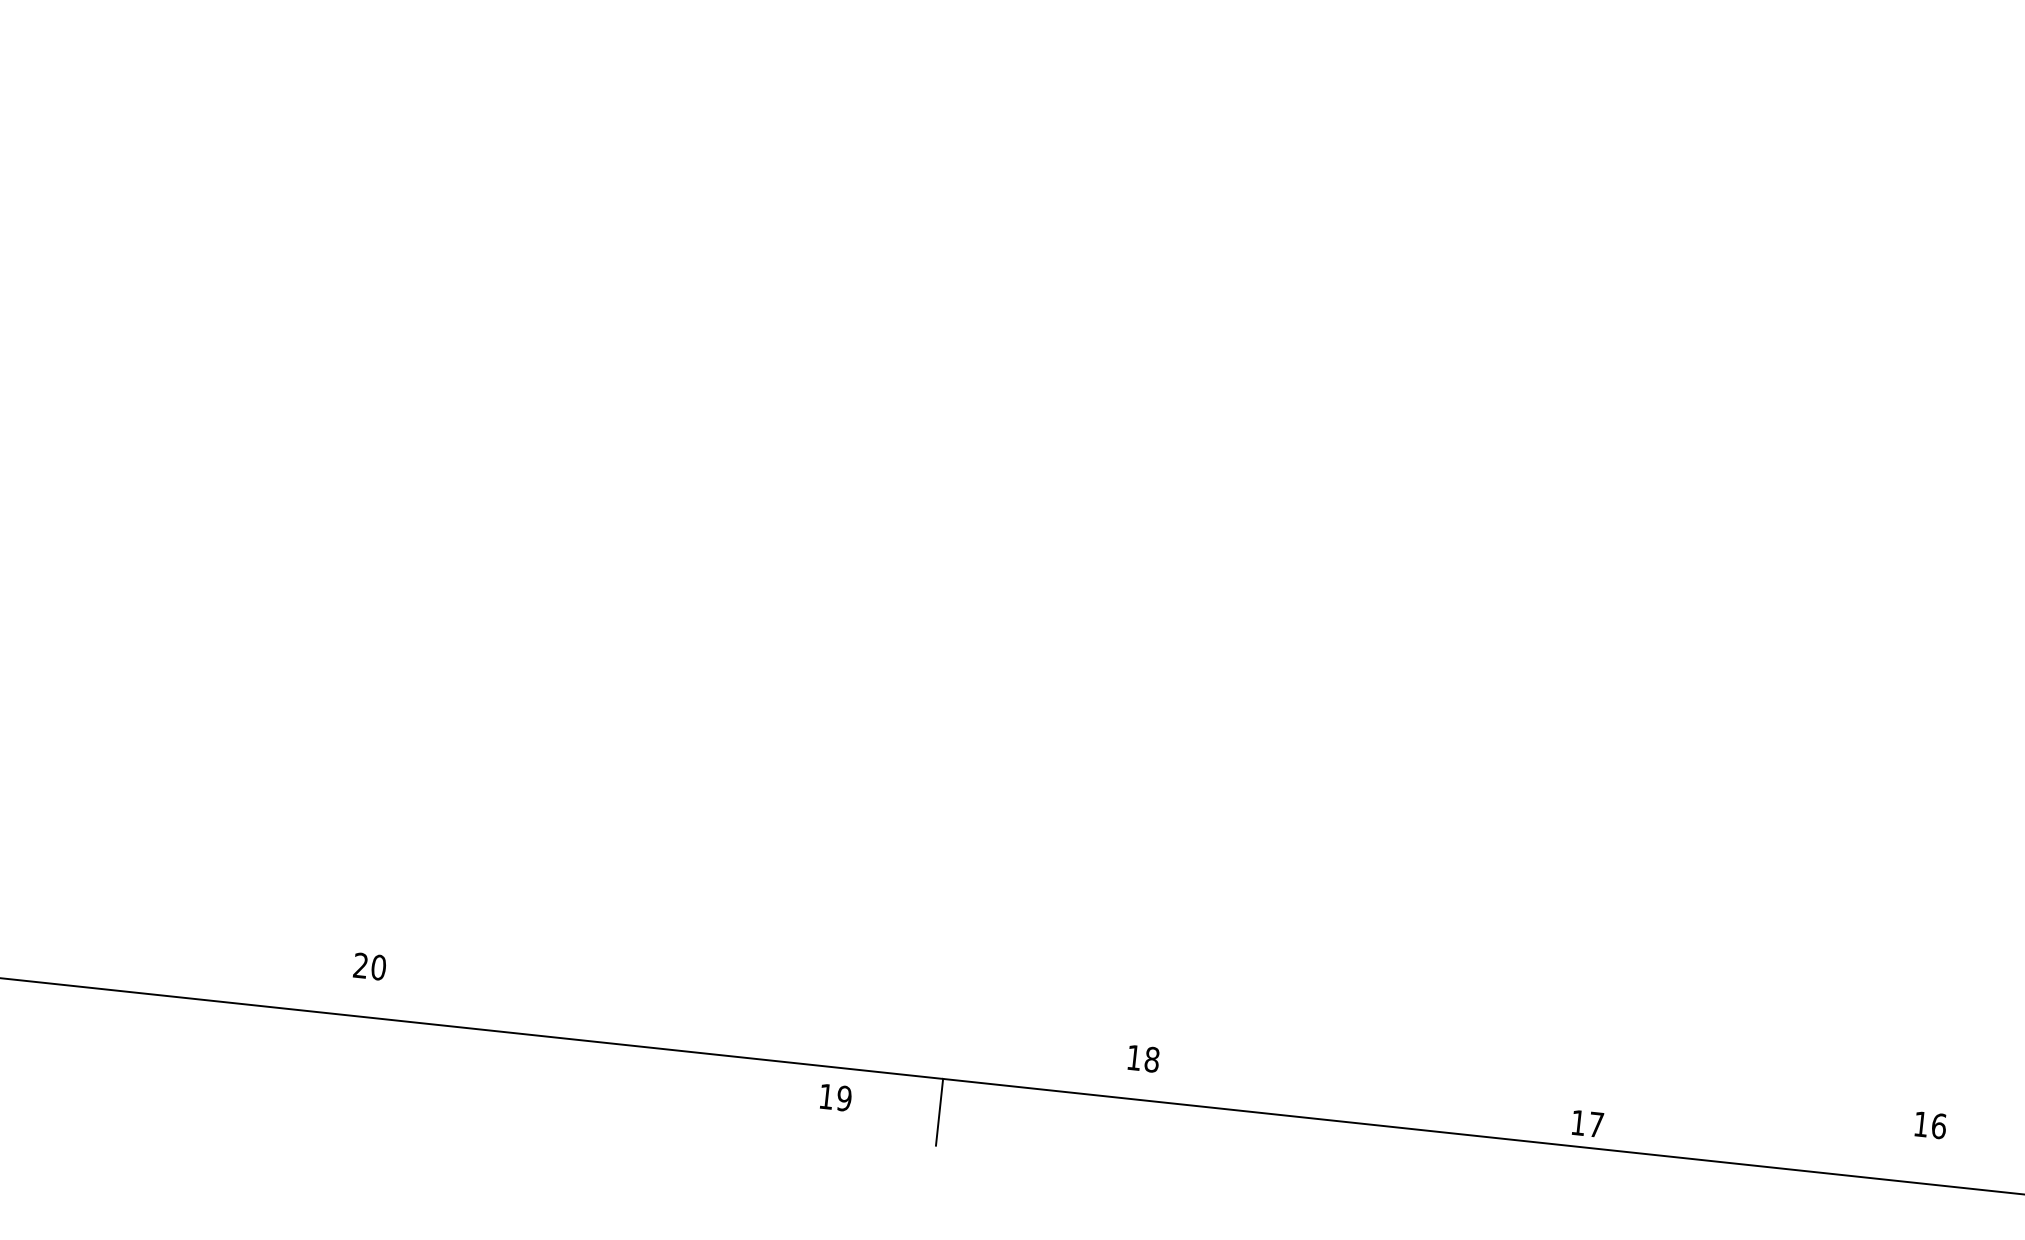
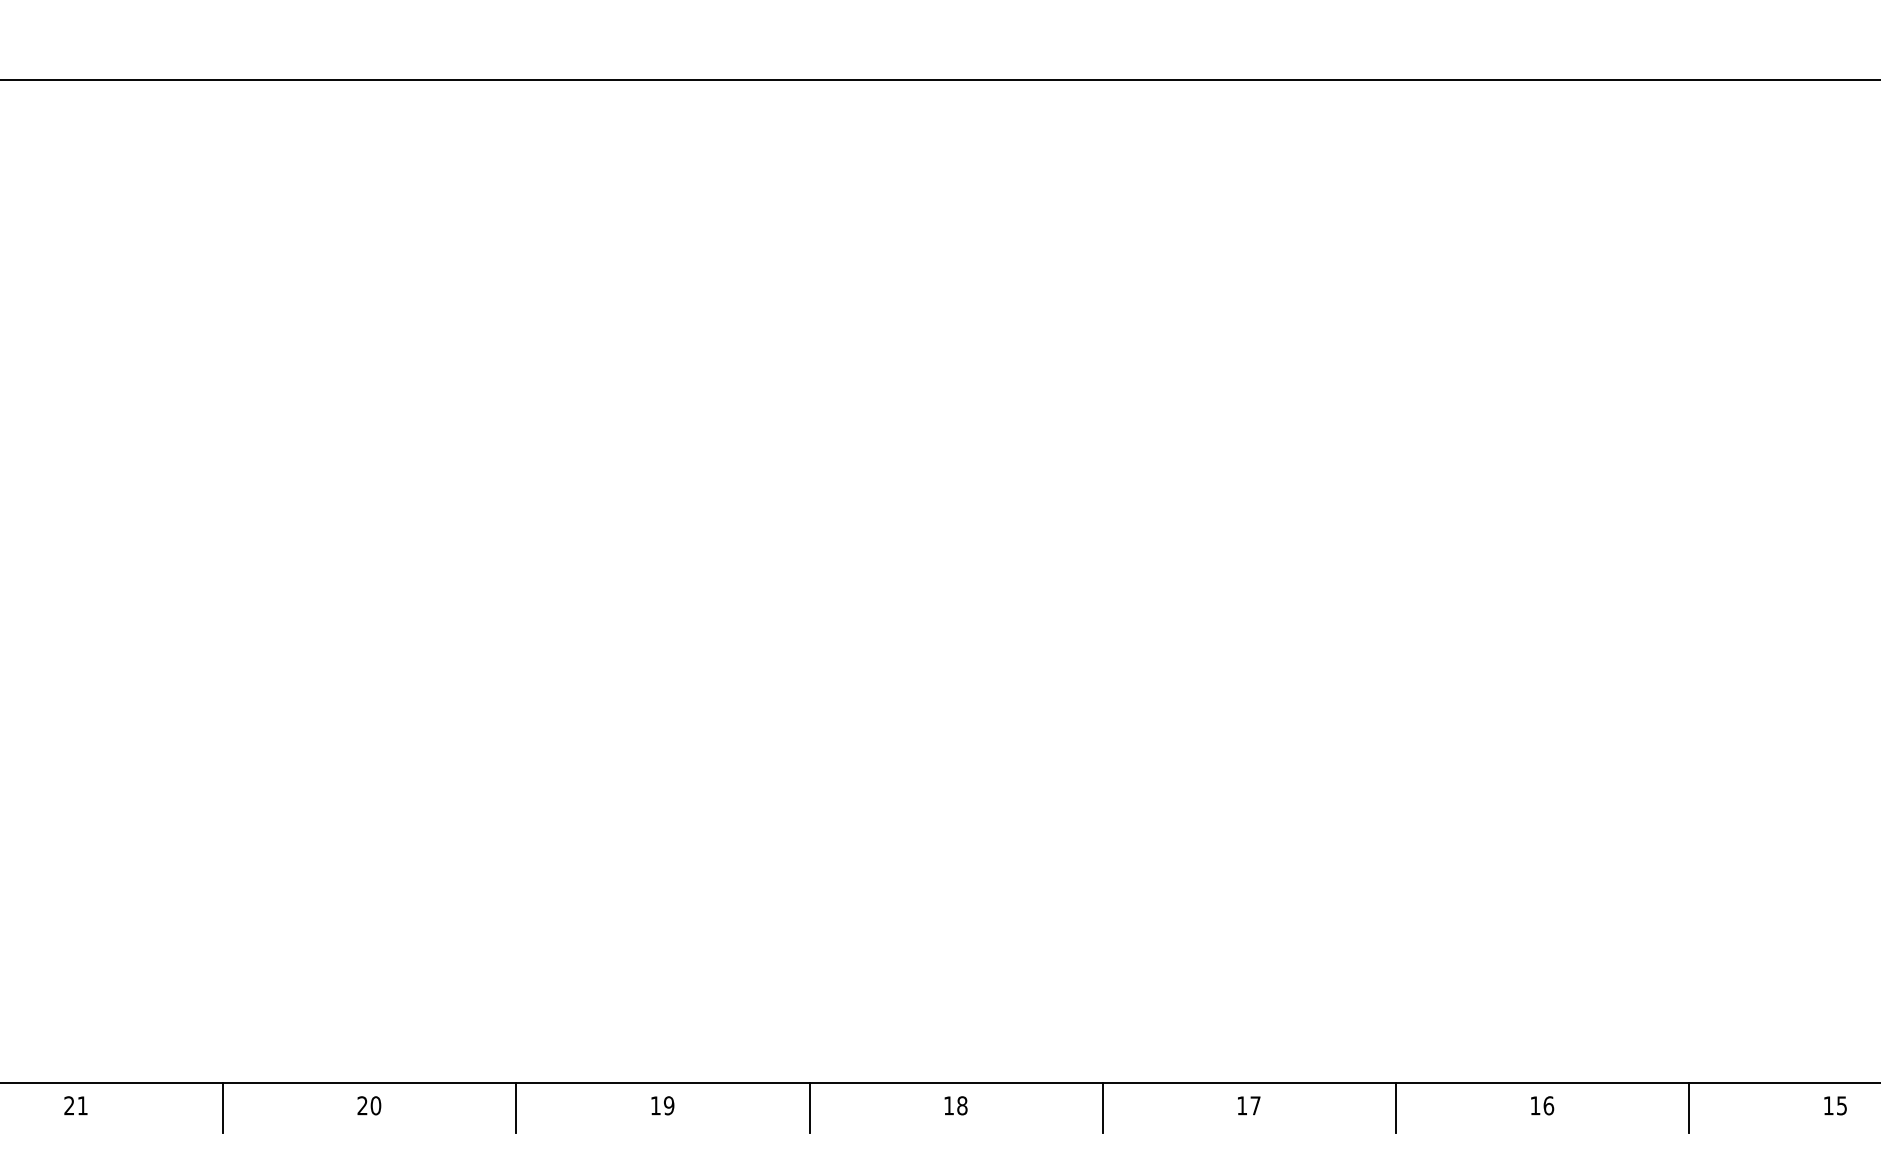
text: (370, 966) -> (369, 1105), moved
line: (154, 1028) -> (223, 1108), added
text: (1142, 1058) -> (955, 1105), moved
line: (547, 1070) -> (516, 1108), added
text: (835, 1097) -> (662, 1105), moved
text: (1588, 1123) -> (1249, 1105), moved
text: (1930, 1124) -> (1542, 1105), moved
line: (1331, 1154) -> (1102, 1108), added
line: (1724, 1196) -> (1395, 1108), added

